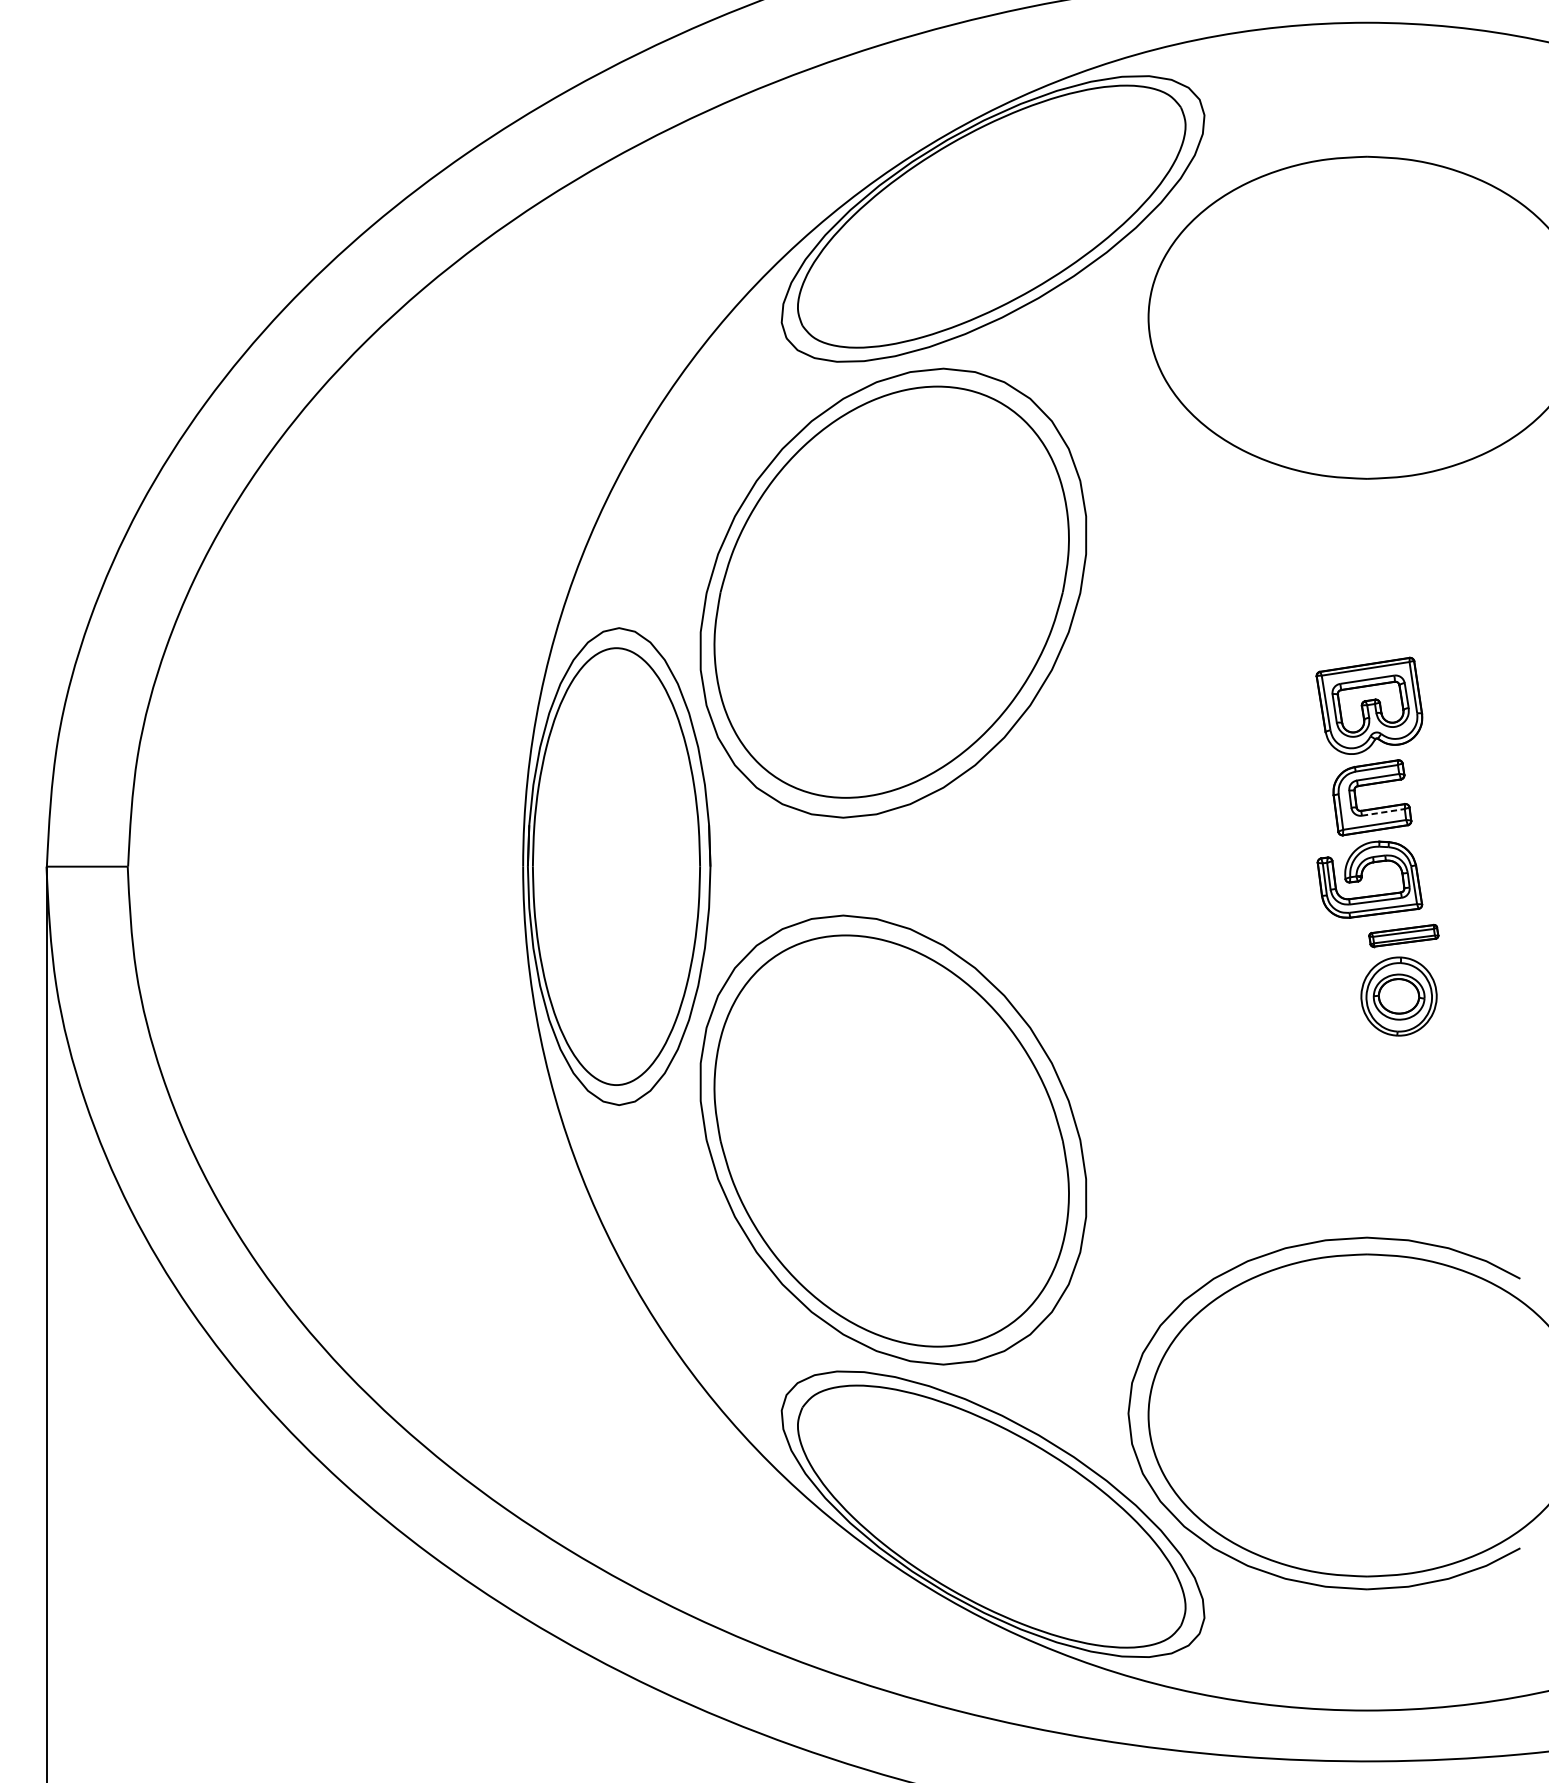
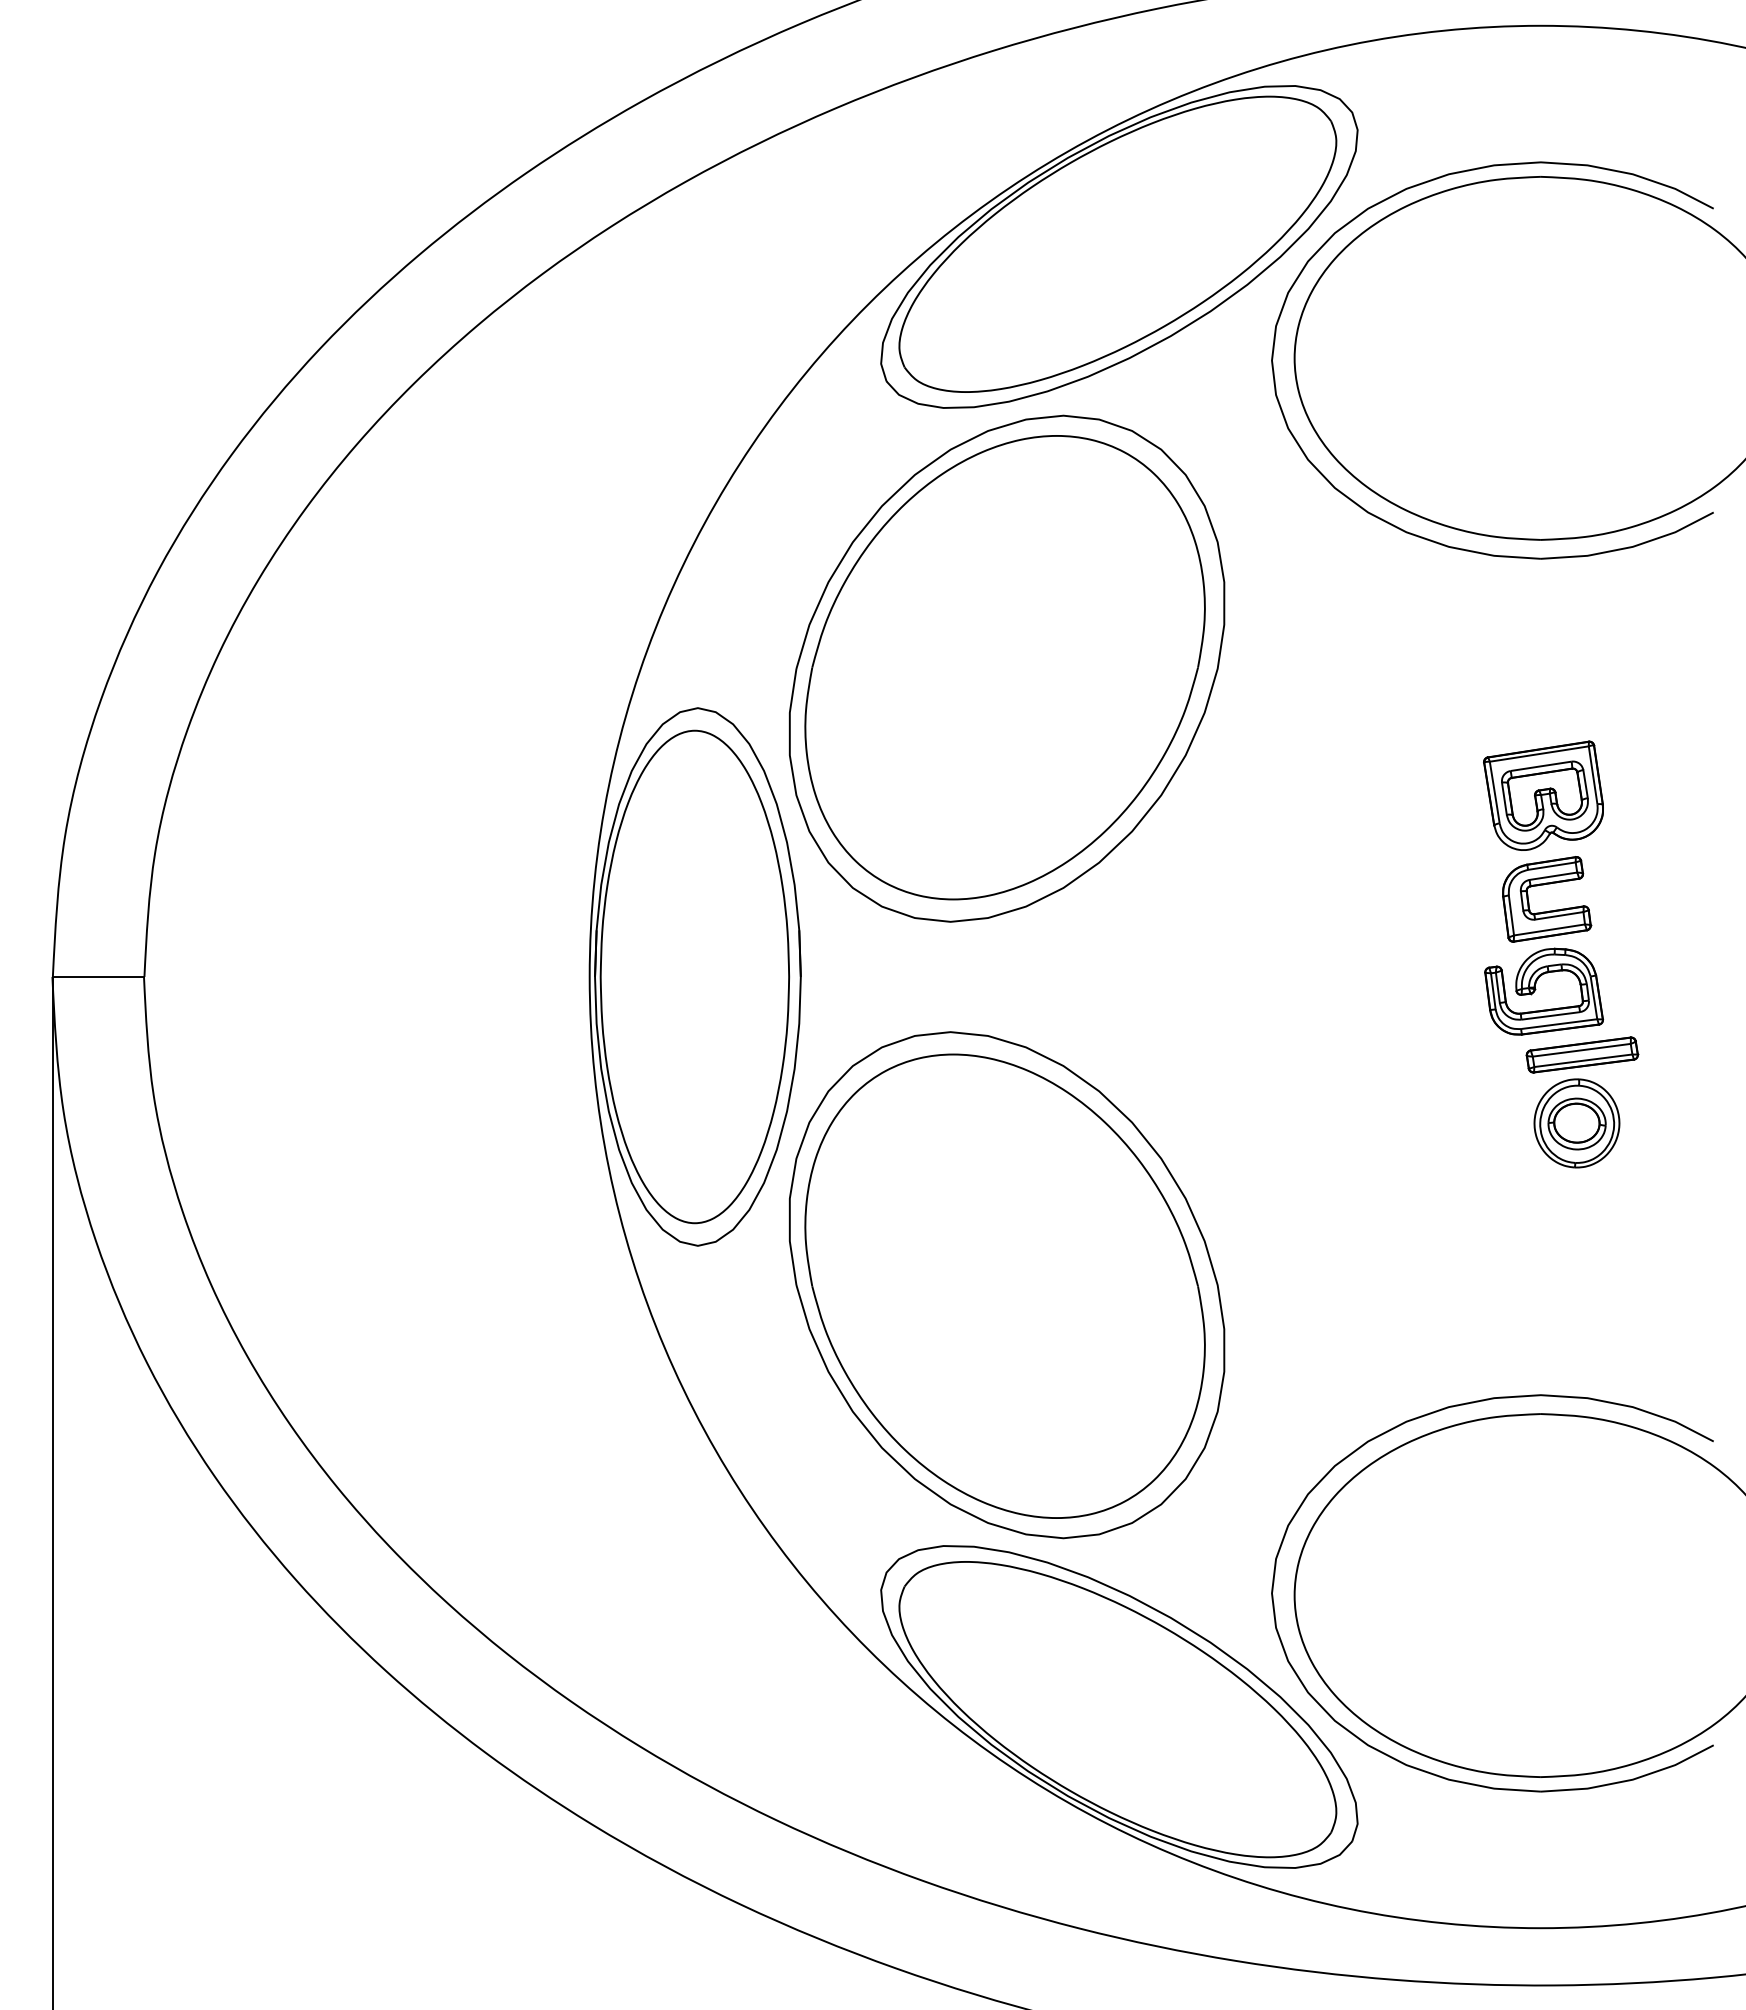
part: (1270, 160) -> (1431, 181), added
line: (1383, 812) -> (1559, 915), dashed -> solid
part: (1403, 935) -> (1582, 1054), size x1.43

